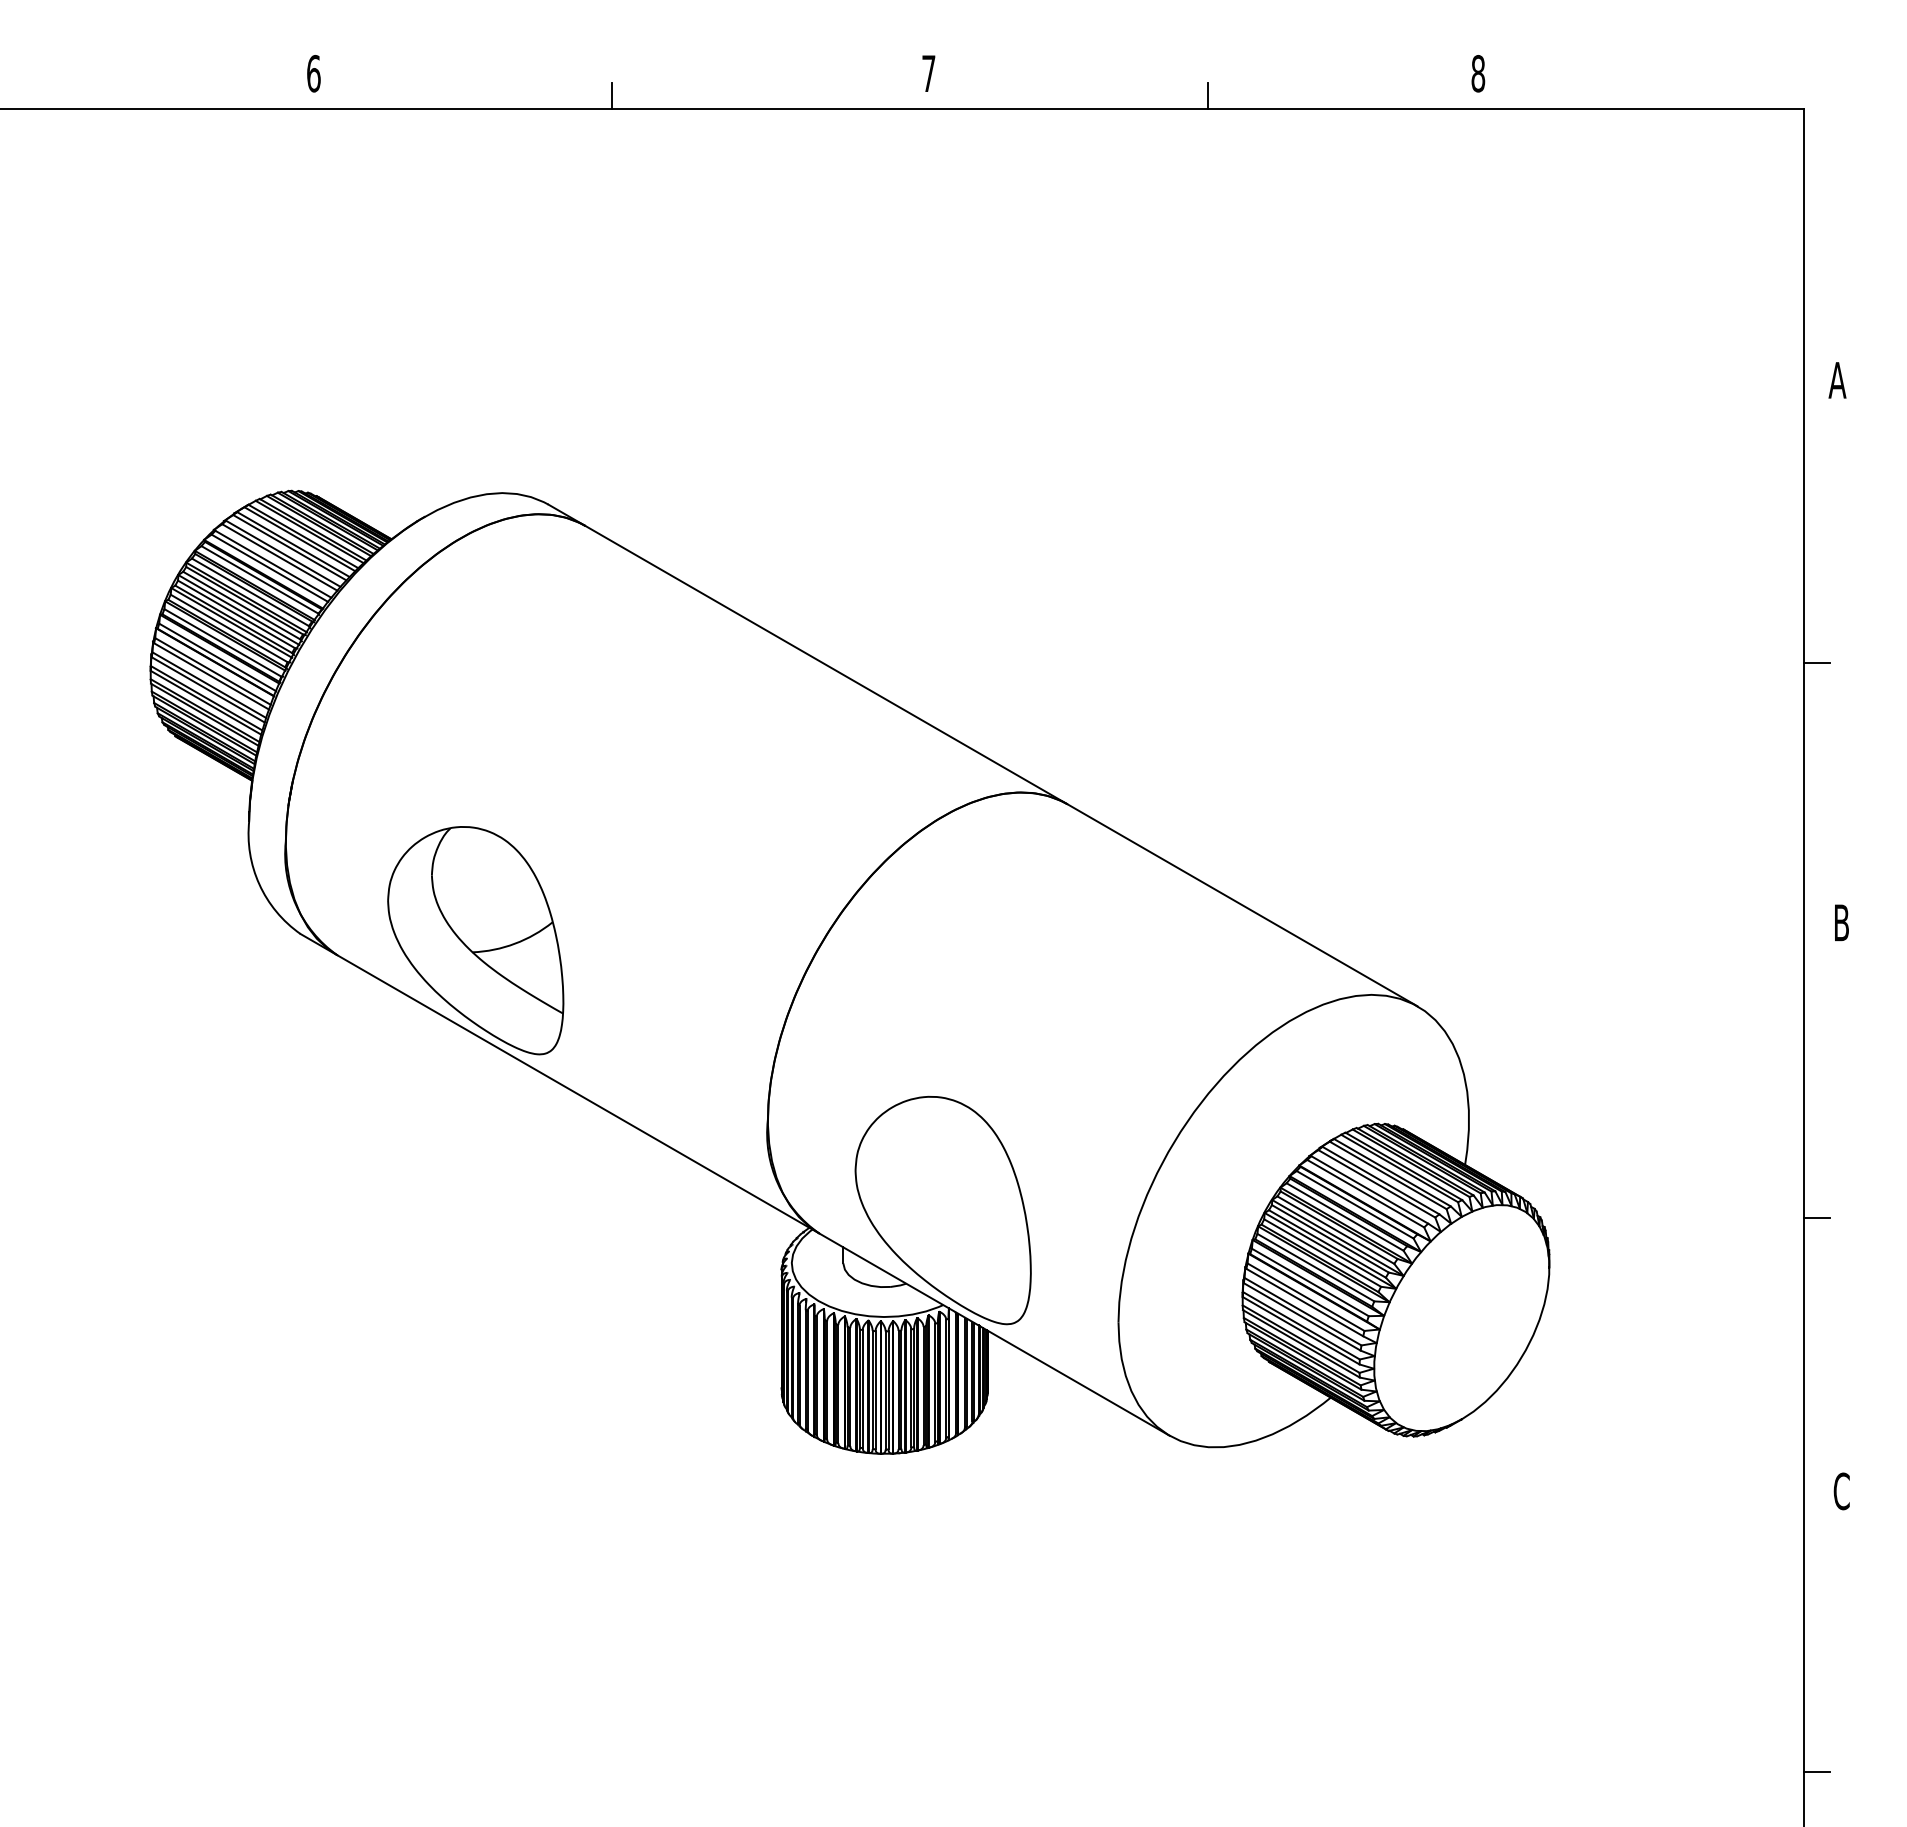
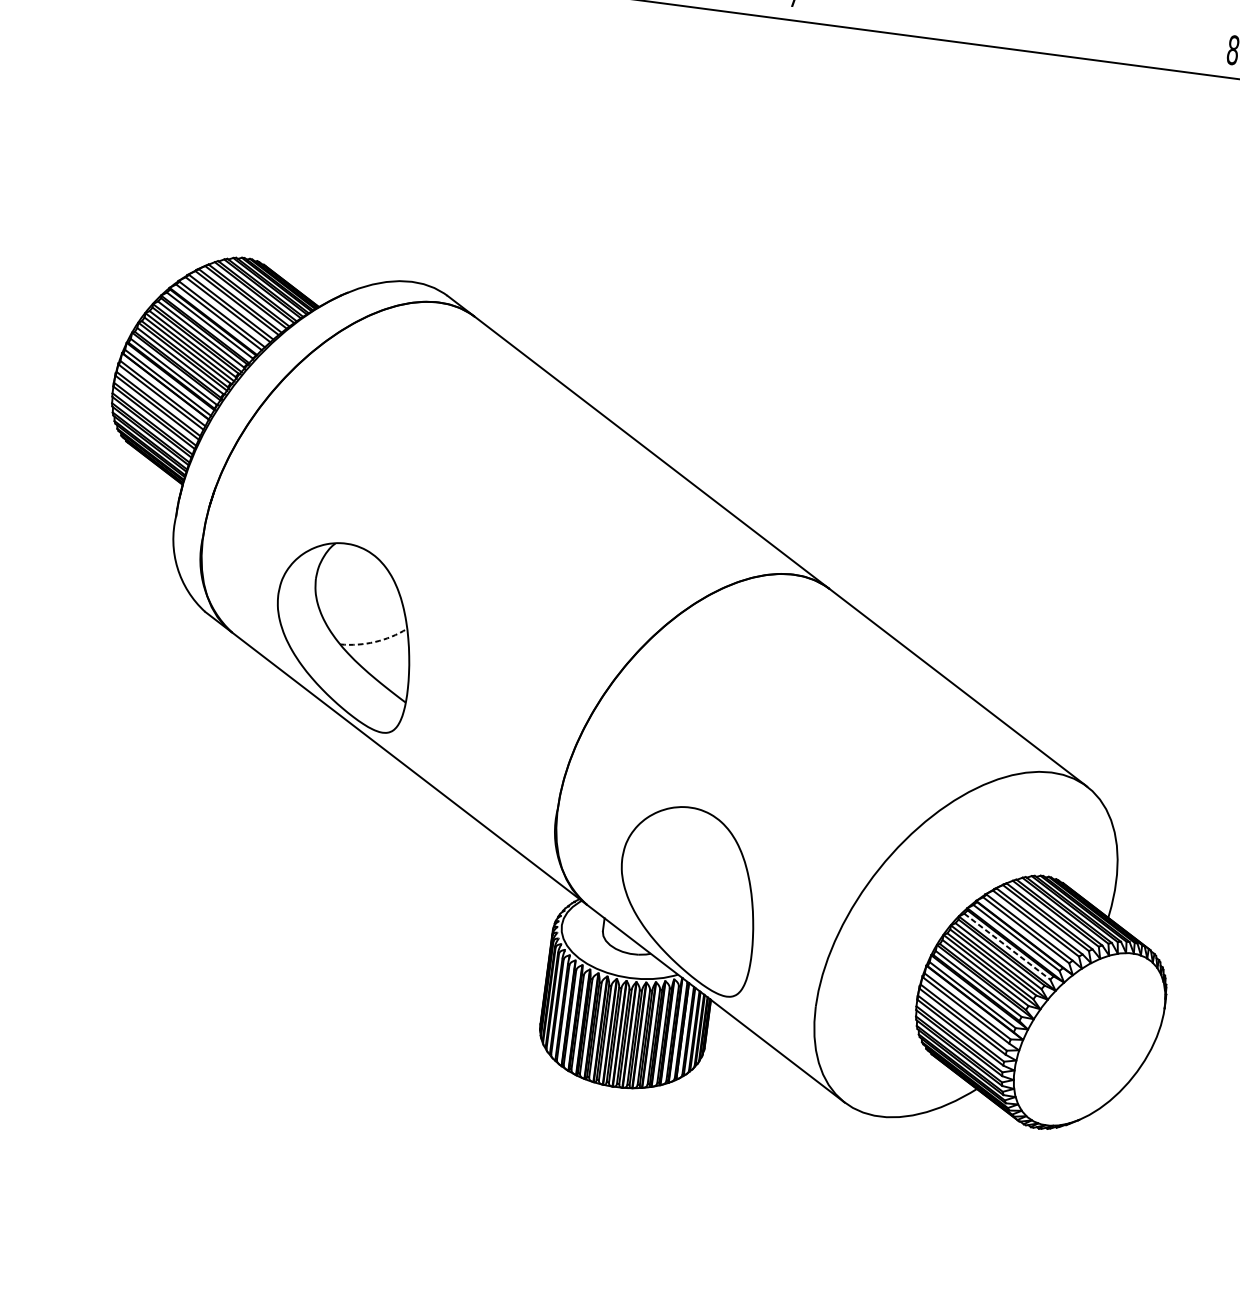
line: (1208, 95) -> (1016, 39), removed
arc: (515, 943) -> (375, 641), solid -> dashed
line: (1345, 1217) -> (1007, 947), solid -> dashed

